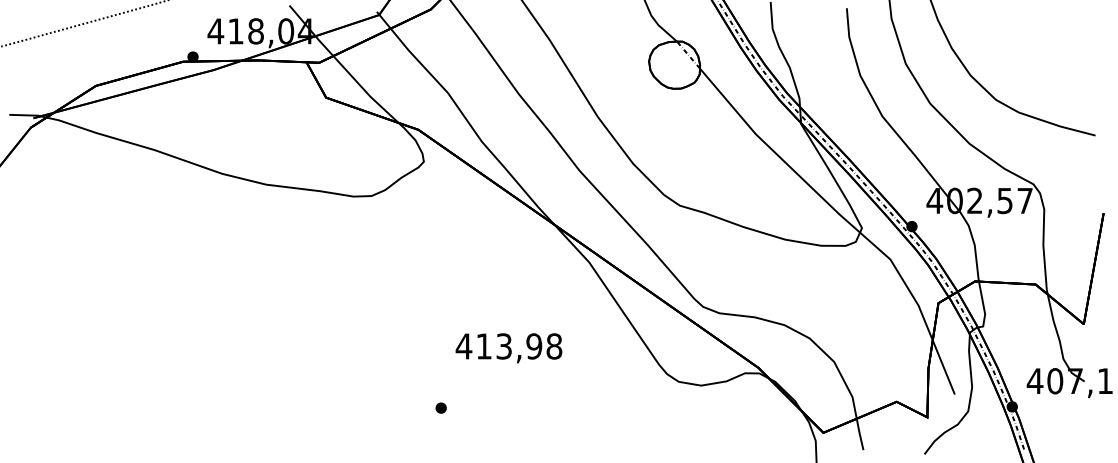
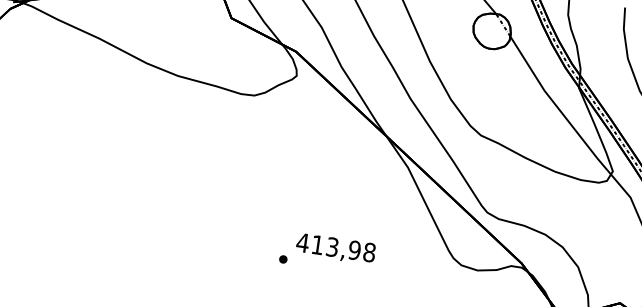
text: (508, 348) -> (335, 249), moved

